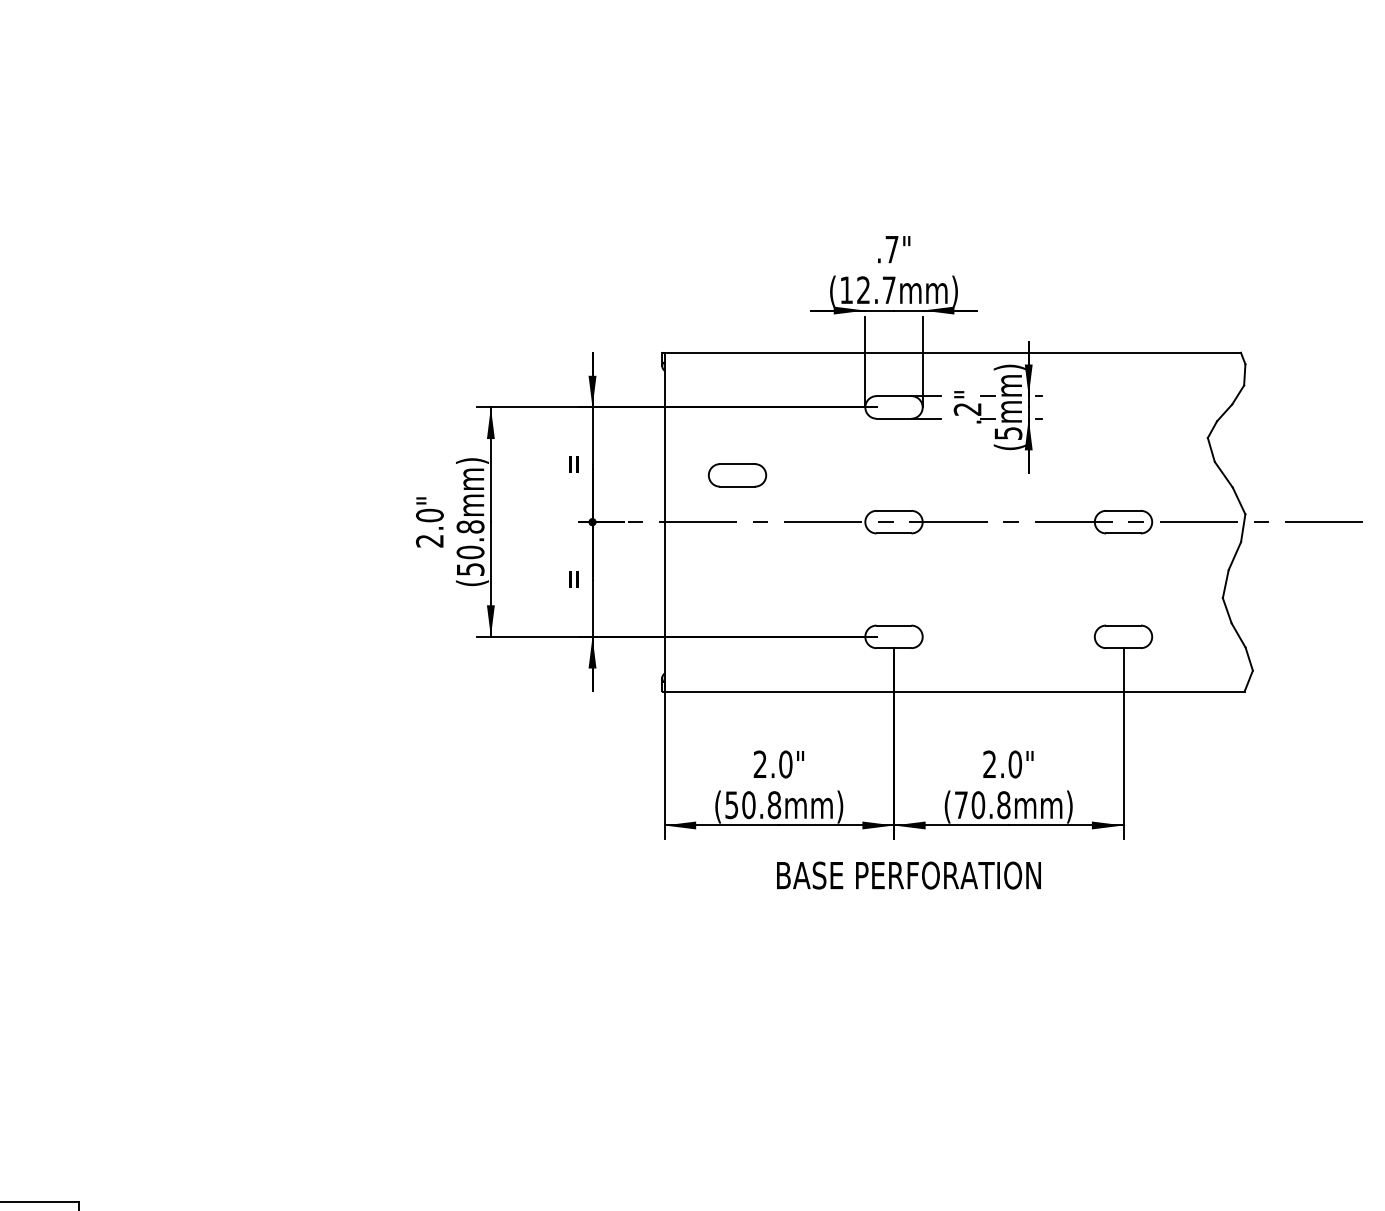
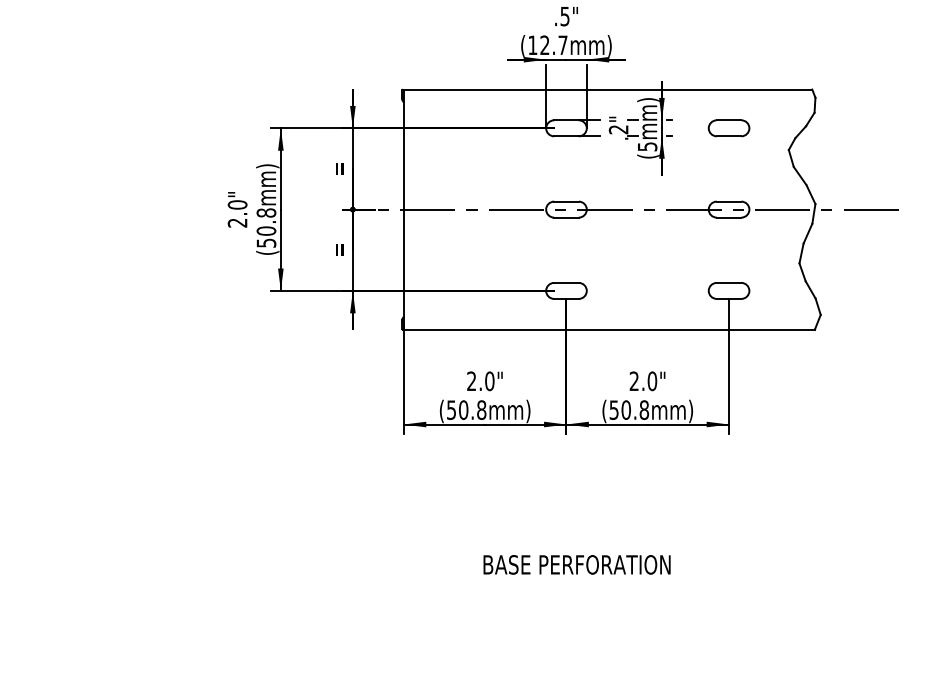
text: (891, 249) -> (564, 16), .7" -> .5"
part: (737, 475) -> (729, 128), moved
text: (961, 805) -> (614, 410), (70.8mm) -> (50.8mm)
text: (908, 875) -> (576, 564), moved

